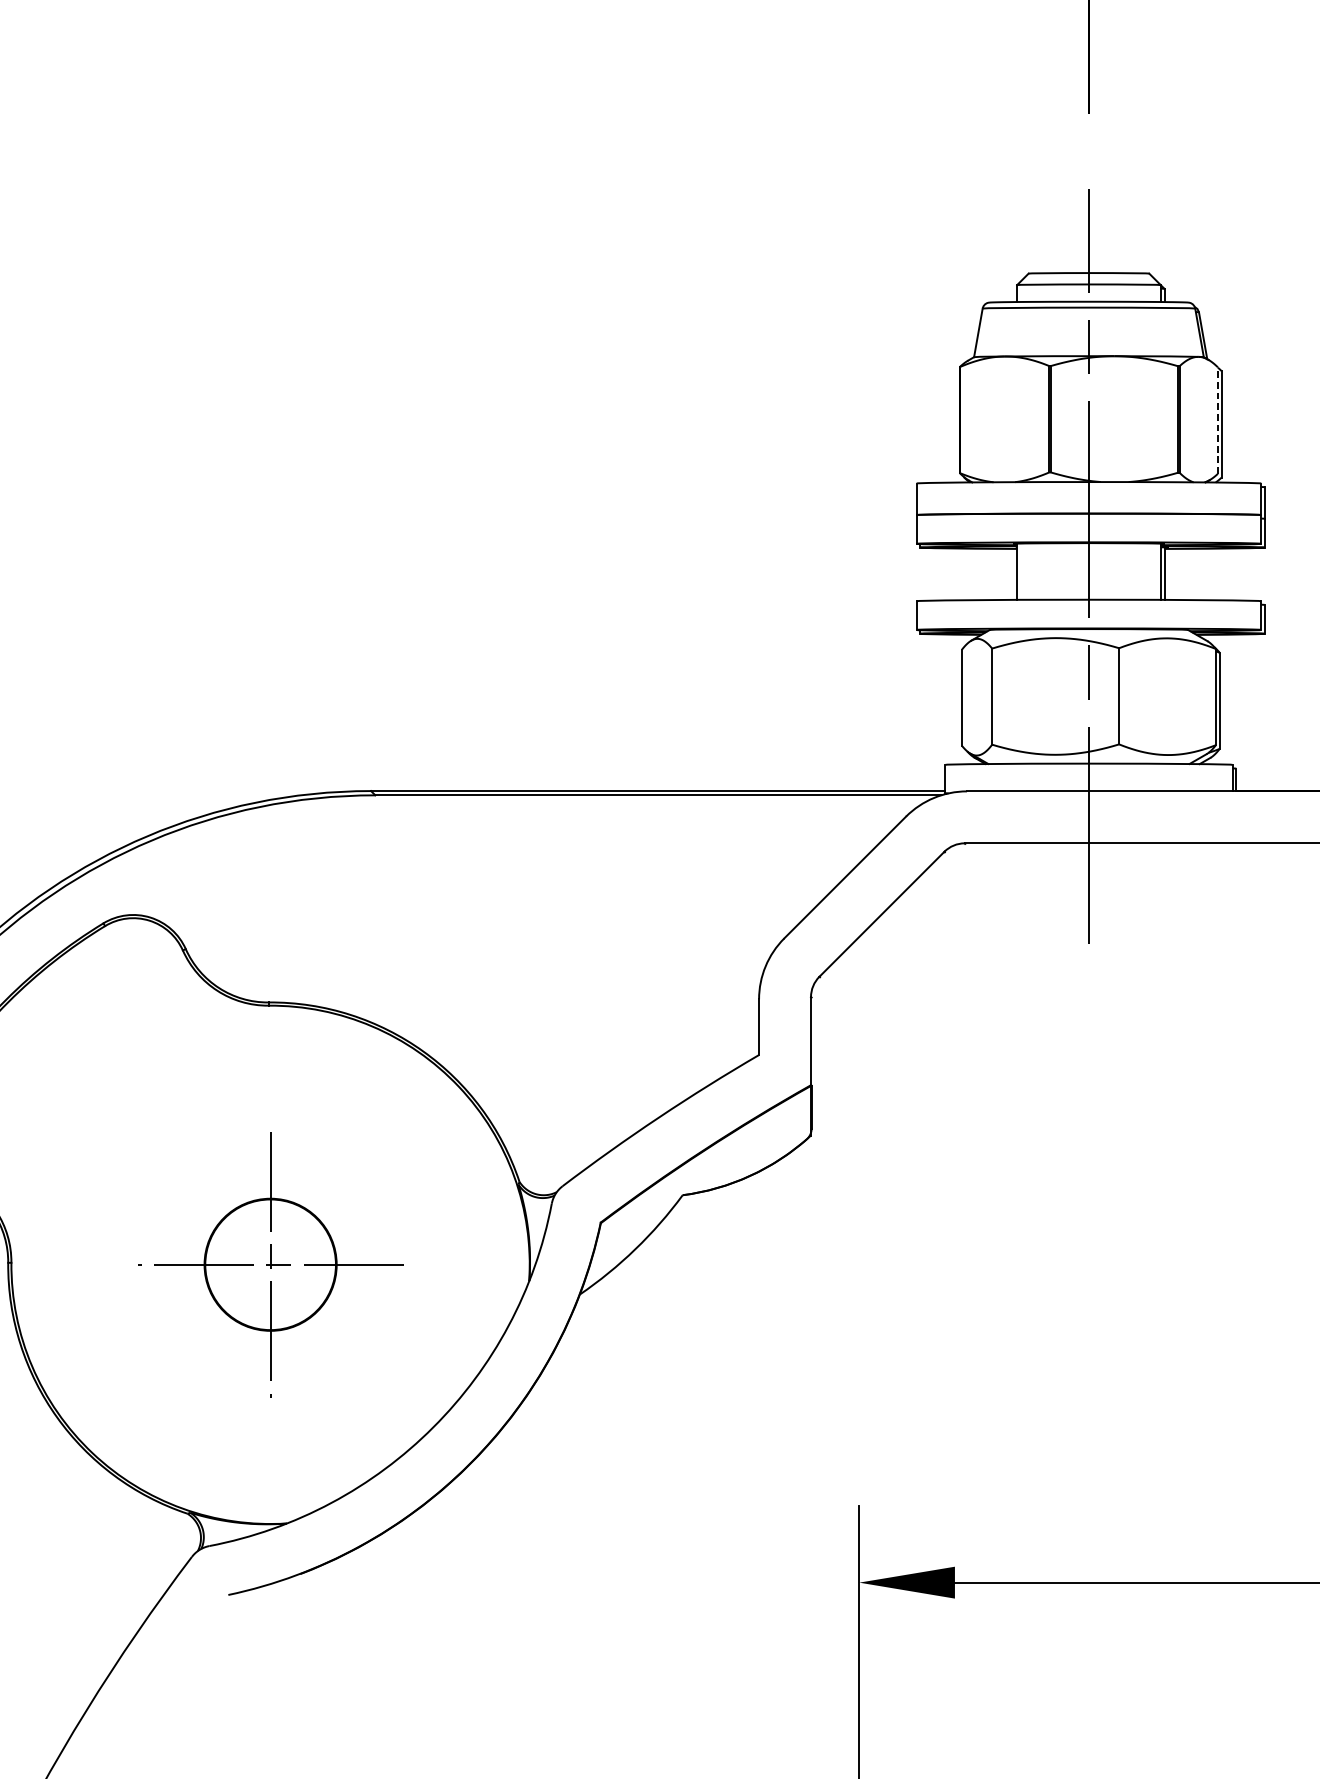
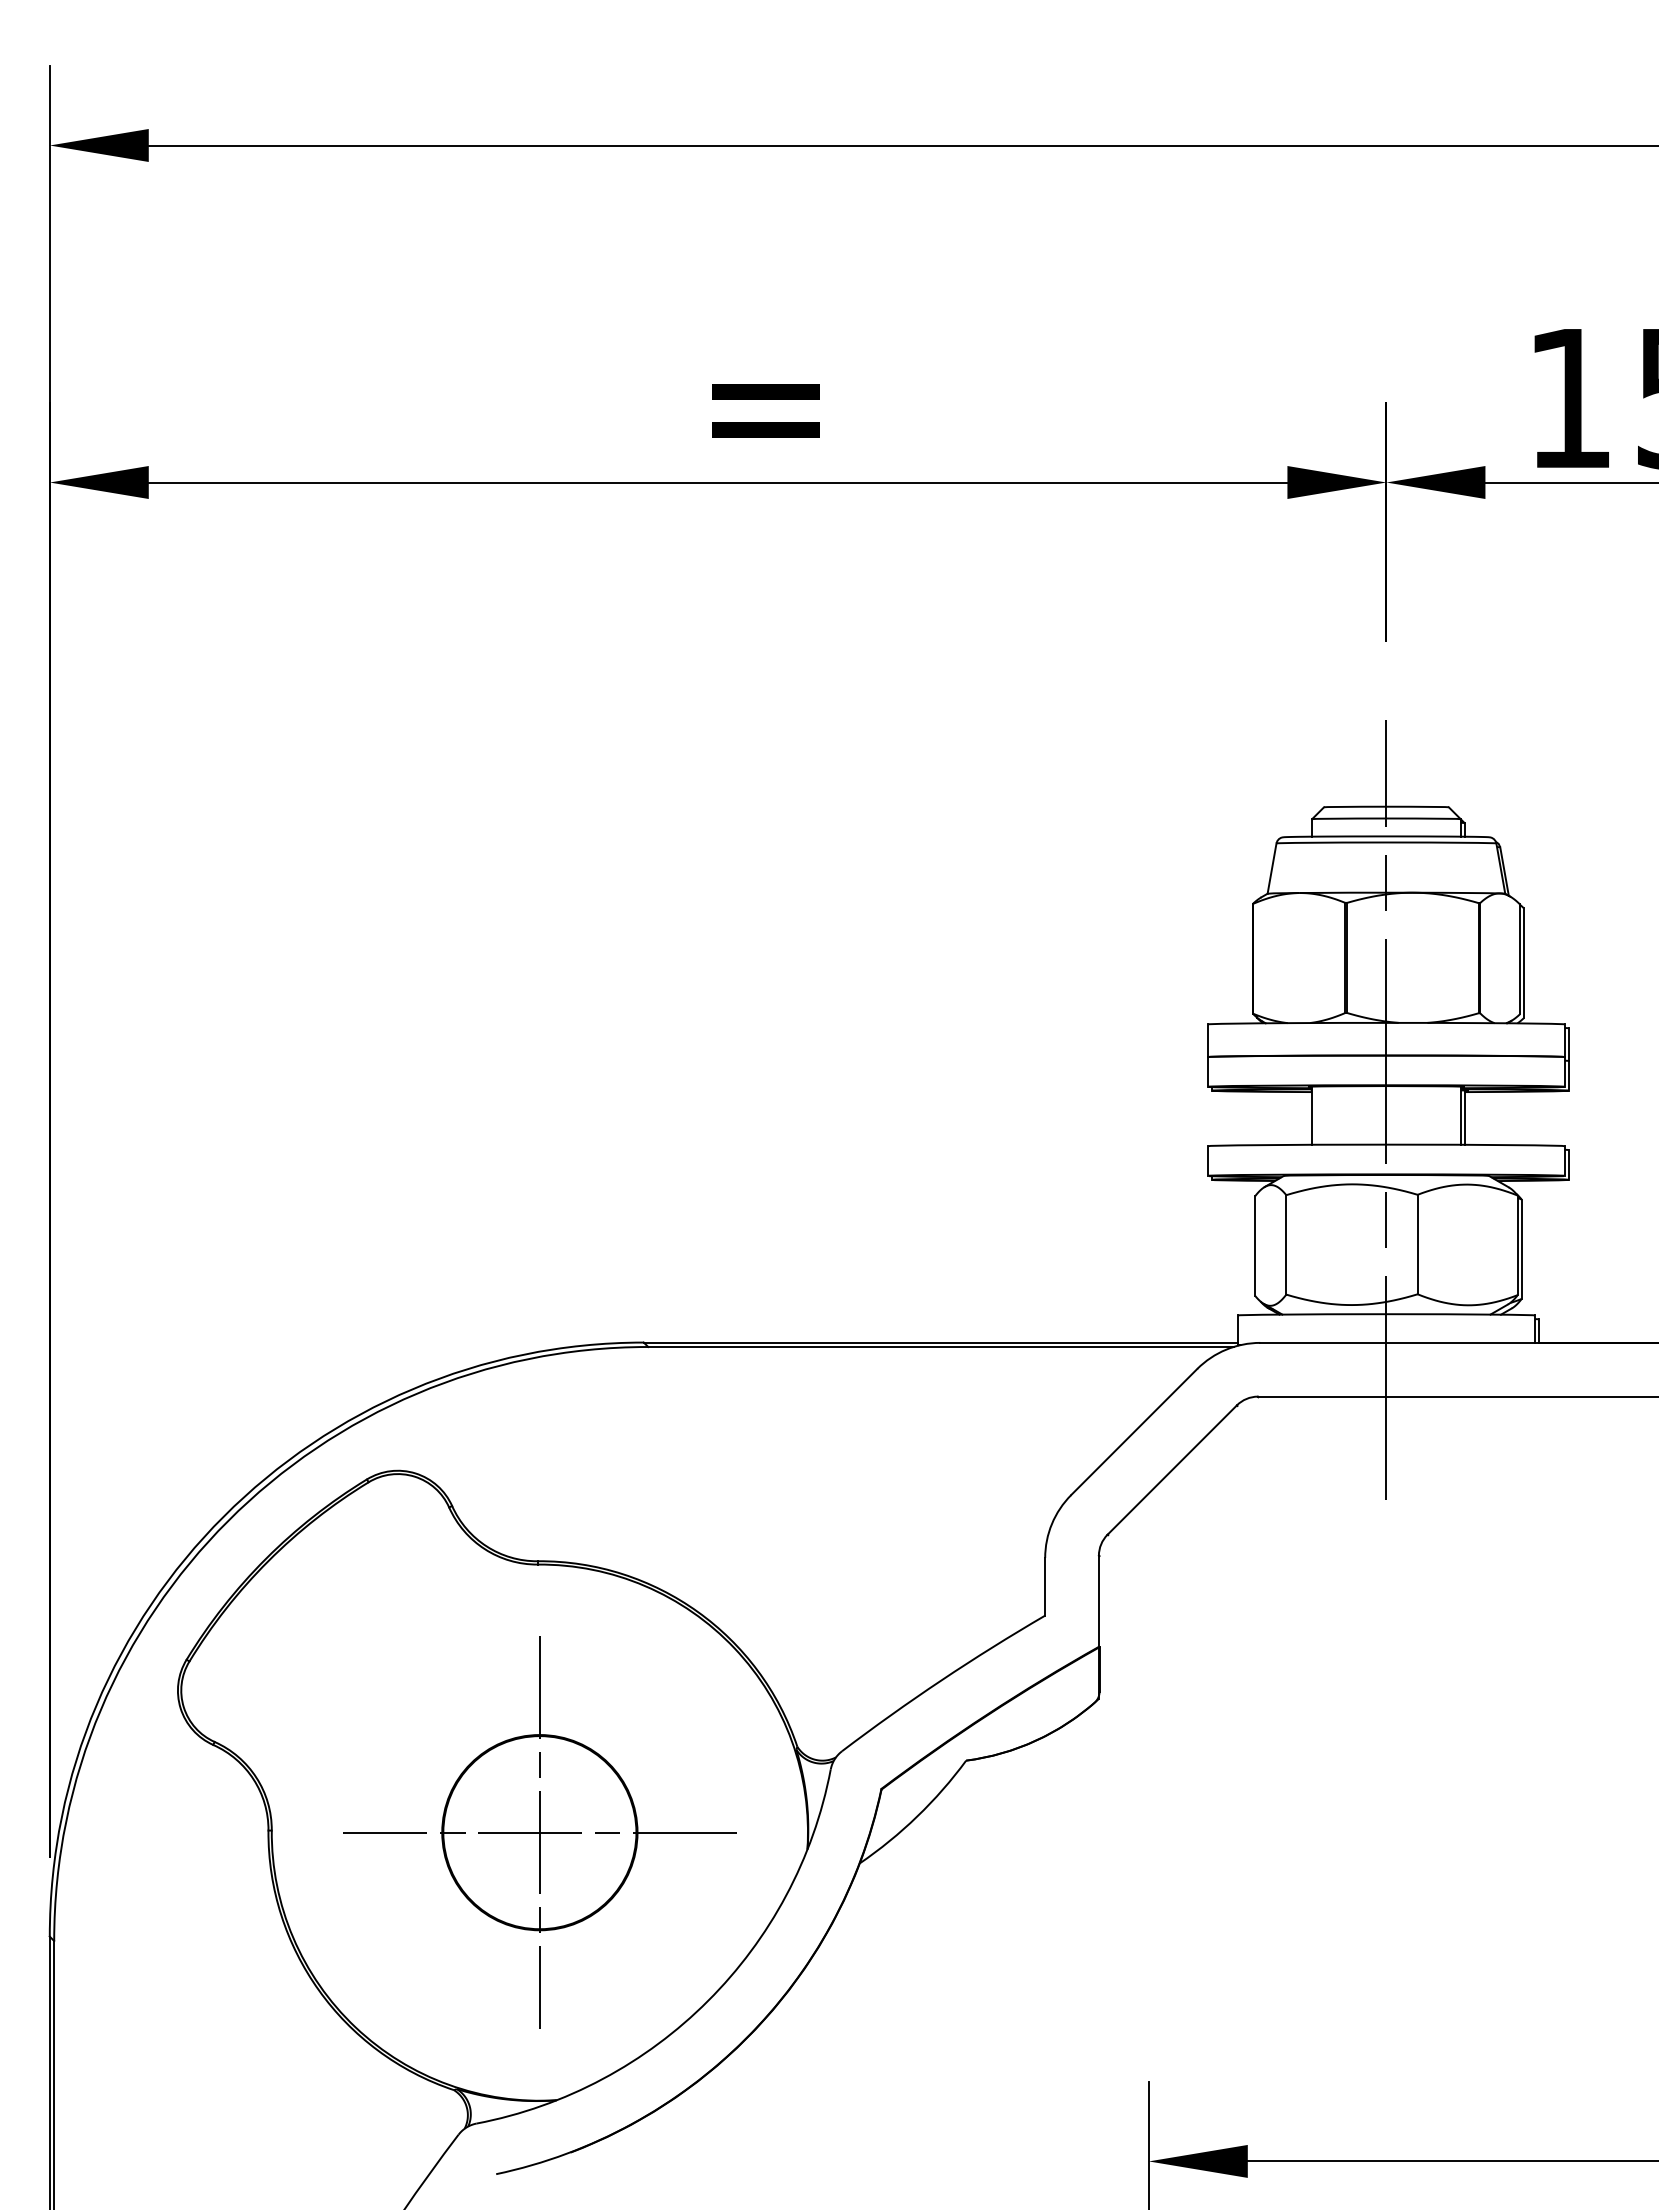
line: (1217, 419) -> (1519, 958), dashed -> solid
part: (270, 1264) -> (539, 1832), size x1.43

